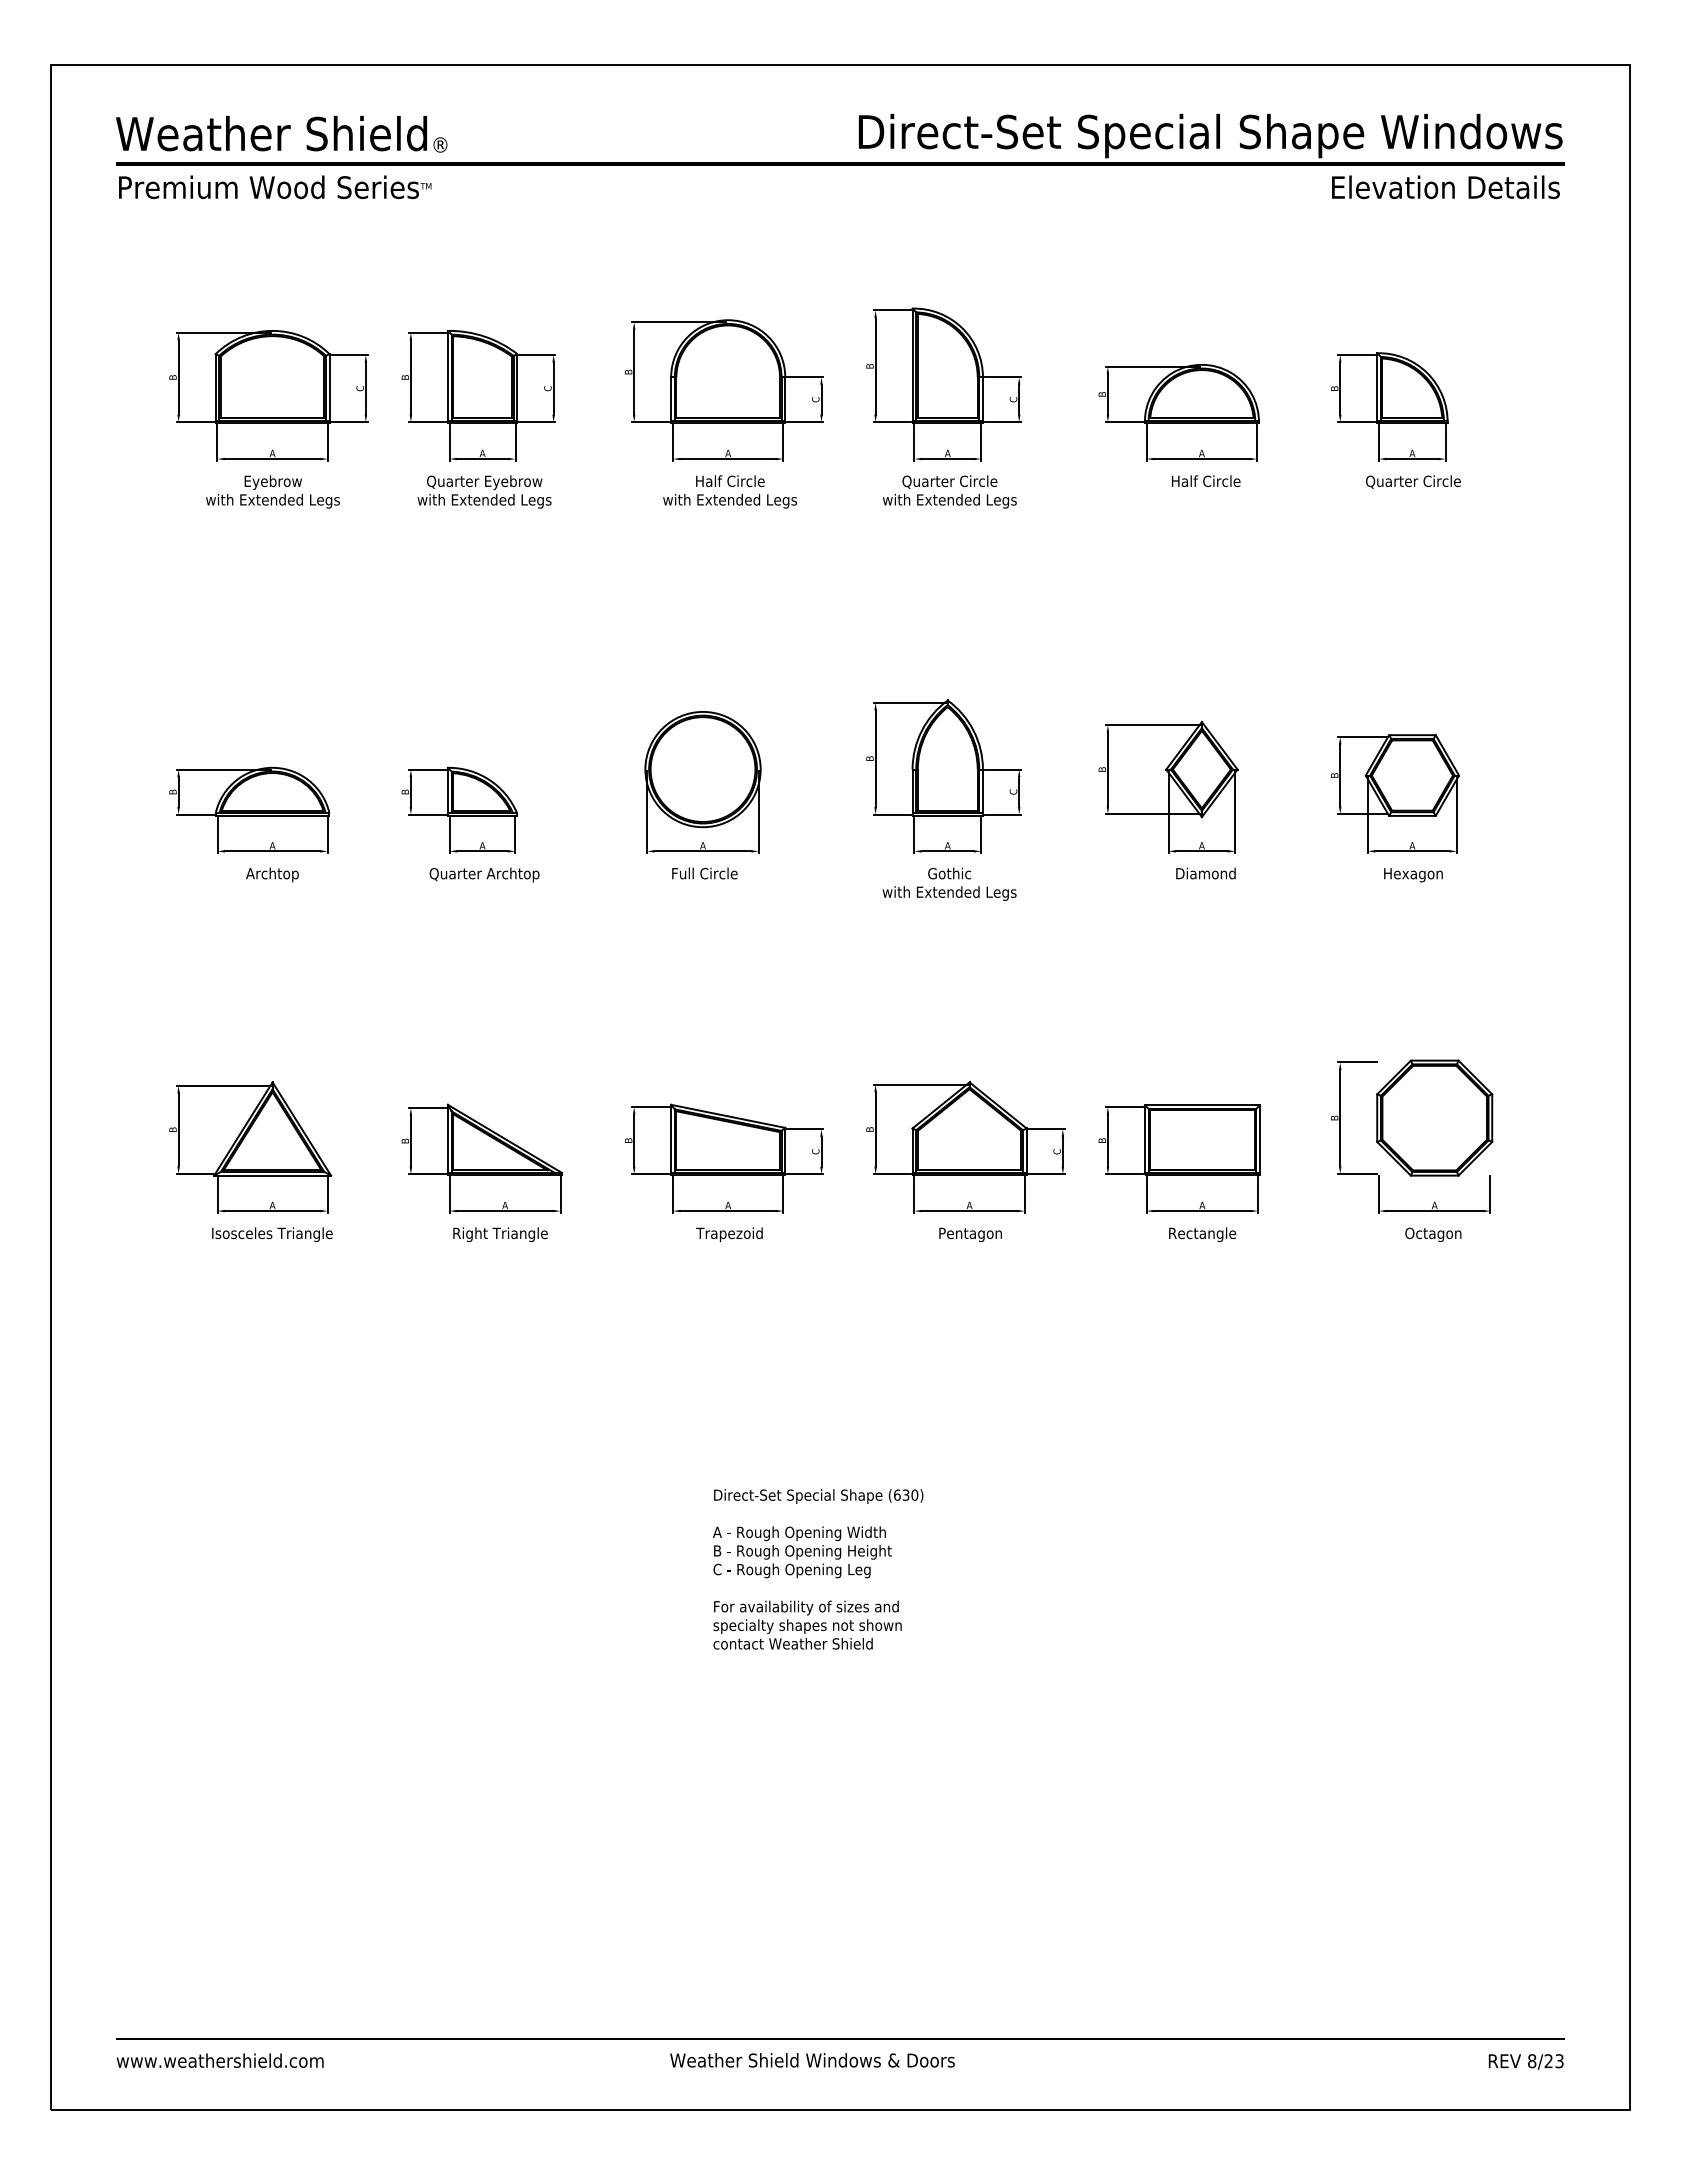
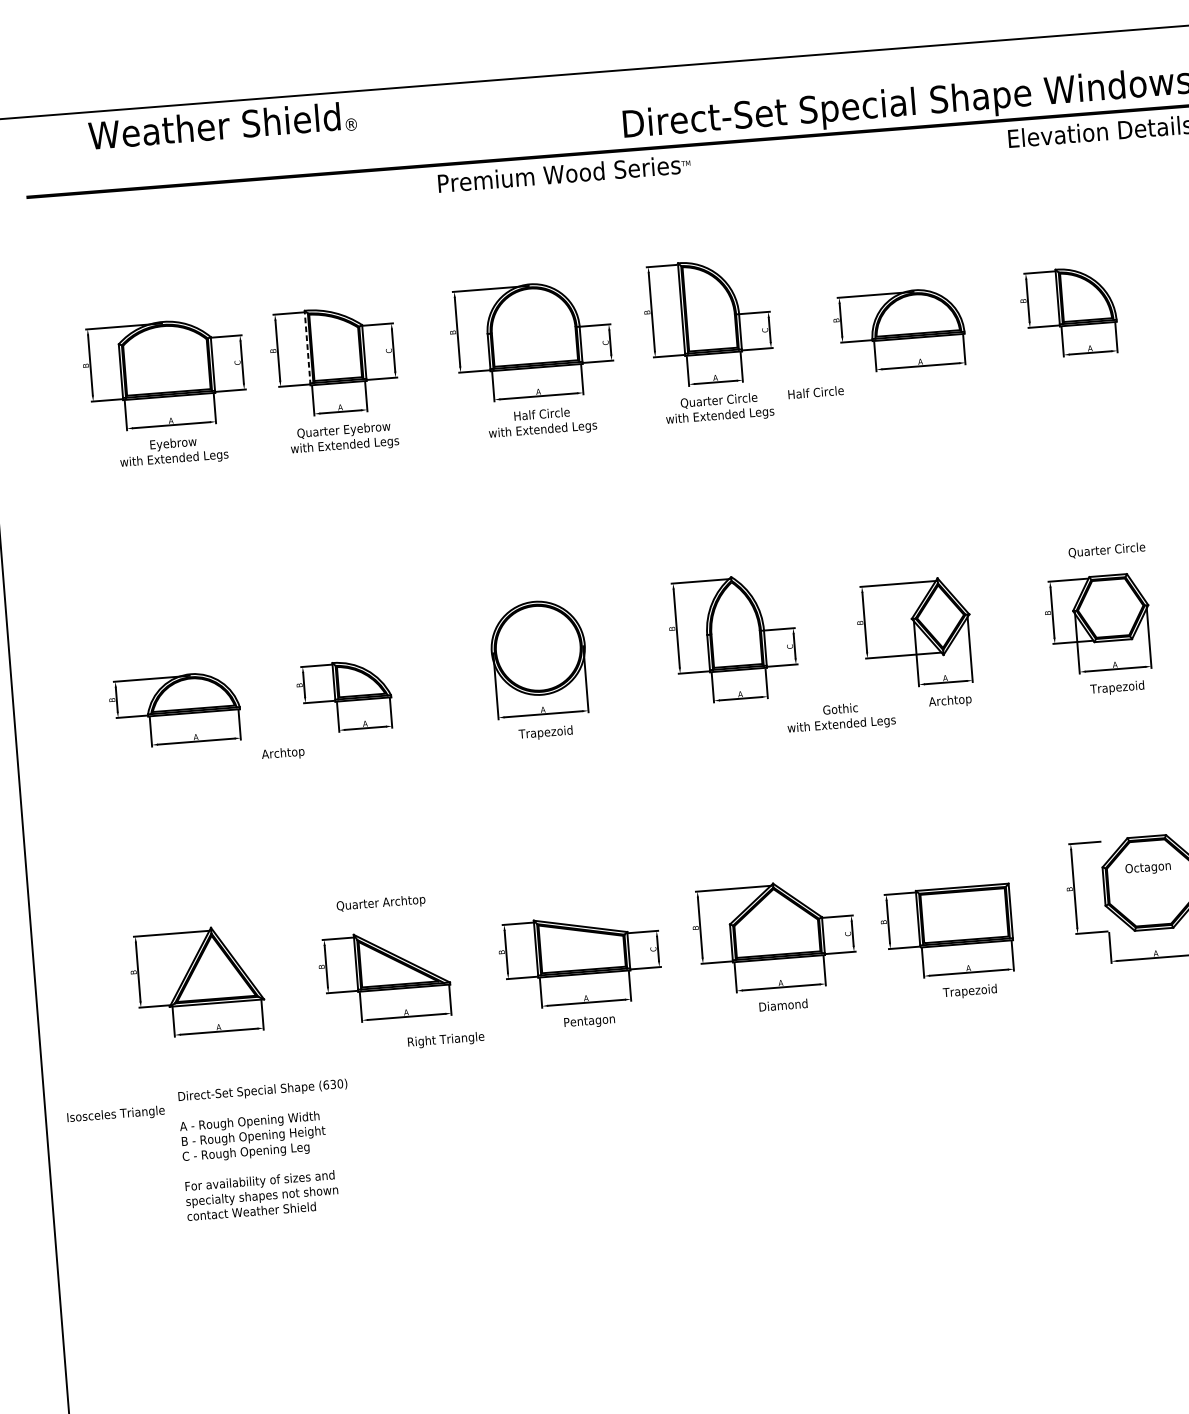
text: (281, 134) -> (222, 126), moved
text: (275, 187) -> (564, 173), moved
line: (447, 376) -> (307, 347), solid -> dashed
text: (1206, 480) -> (816, 391), moved
text: (1413, 481) -> (1107, 549), moved
text: (272, 874) -> (283, 753), moved
text: (484, 874) -> (381, 903), moved
text: (703, 874) -> (545, 732), Full Circle -> Trapezoid
text: (1205, 874) -> (950, 701), Diamond -> Archtop
text: (1412, 874) -> (1117, 687), Hexagon -> Trapezoid
text: (949, 883) -> (841, 716), moved
text: (272, 1234) -> (116, 1114), moved
text: (500, 1234) -> (446, 1040), moved
text: (729, 1234) -> (589, 1021), Trapezoid -> Pentagon
text: (970, 1234) -> (783, 1006), Pentagon -> Diamond
text: (1202, 1234) -> (970, 991), Rectangle -> Trapezoid
text: (1433, 1234) -> (1148, 868), moved
text: (818, 1569) -> (267, 1149), moved

